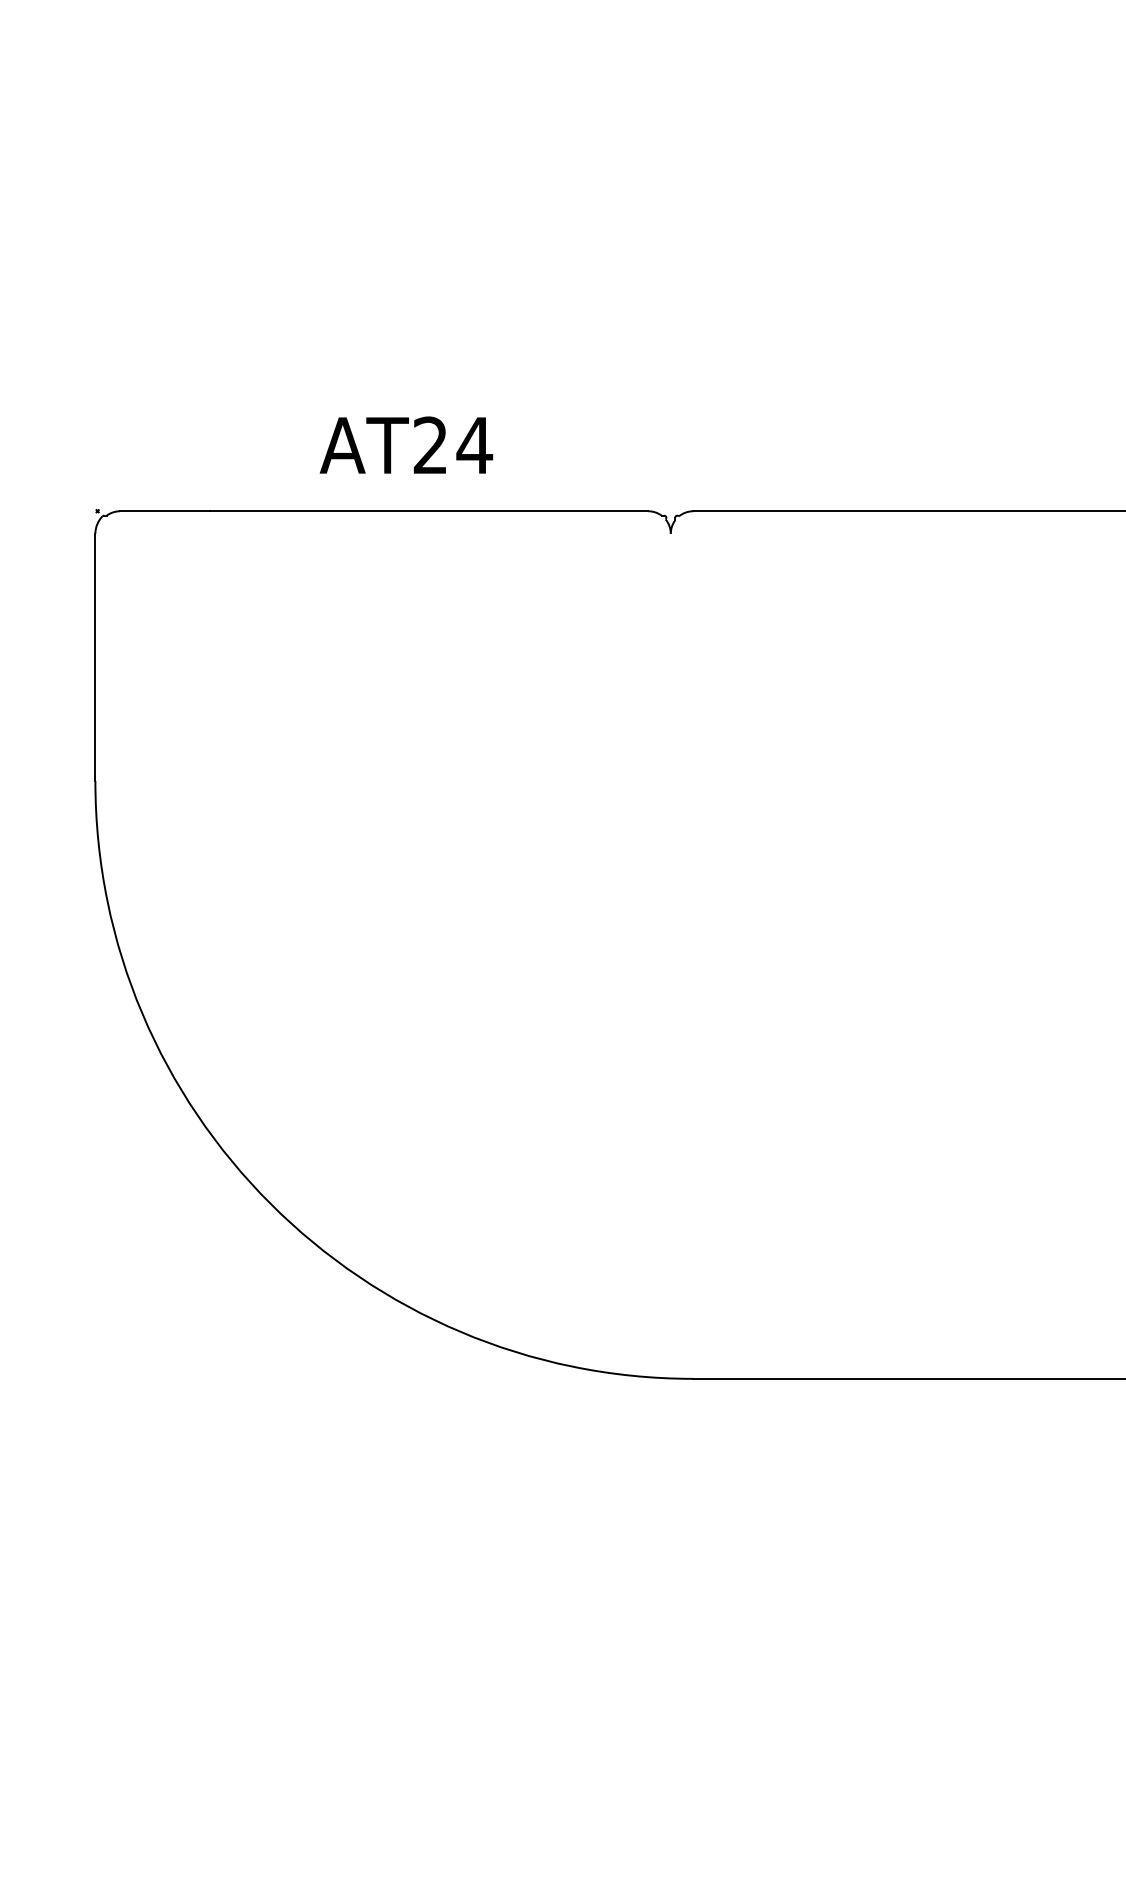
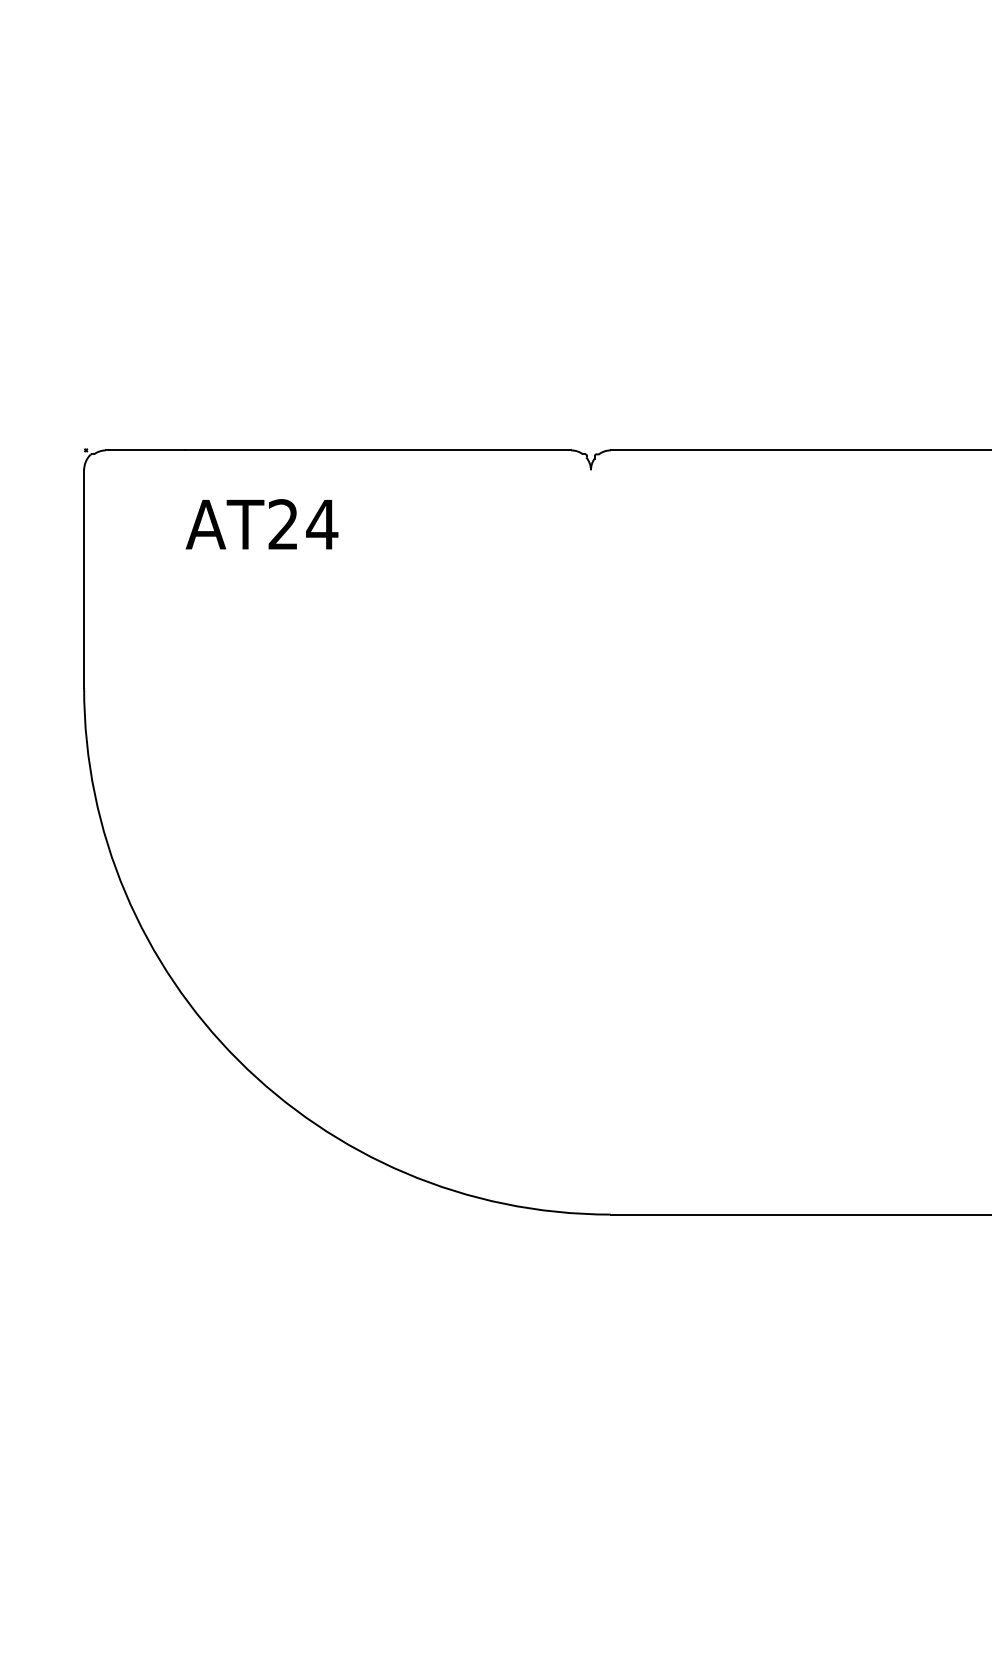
text: (406, 444) -> (262, 523), moved

